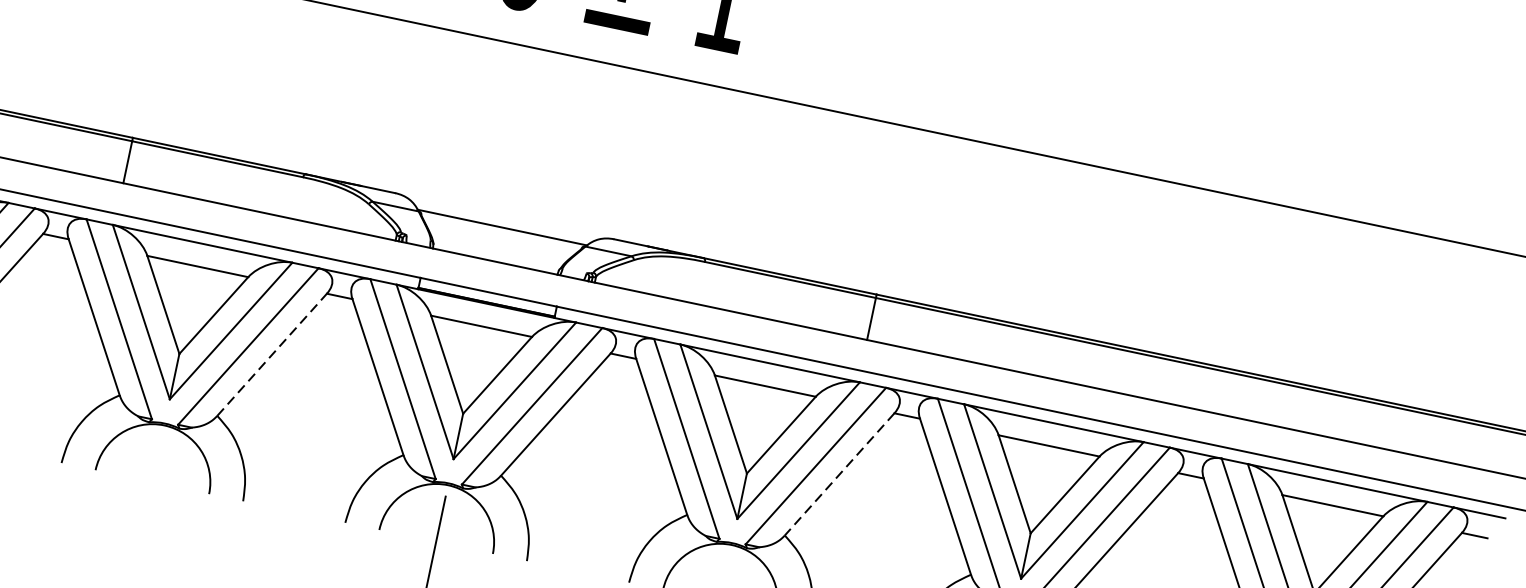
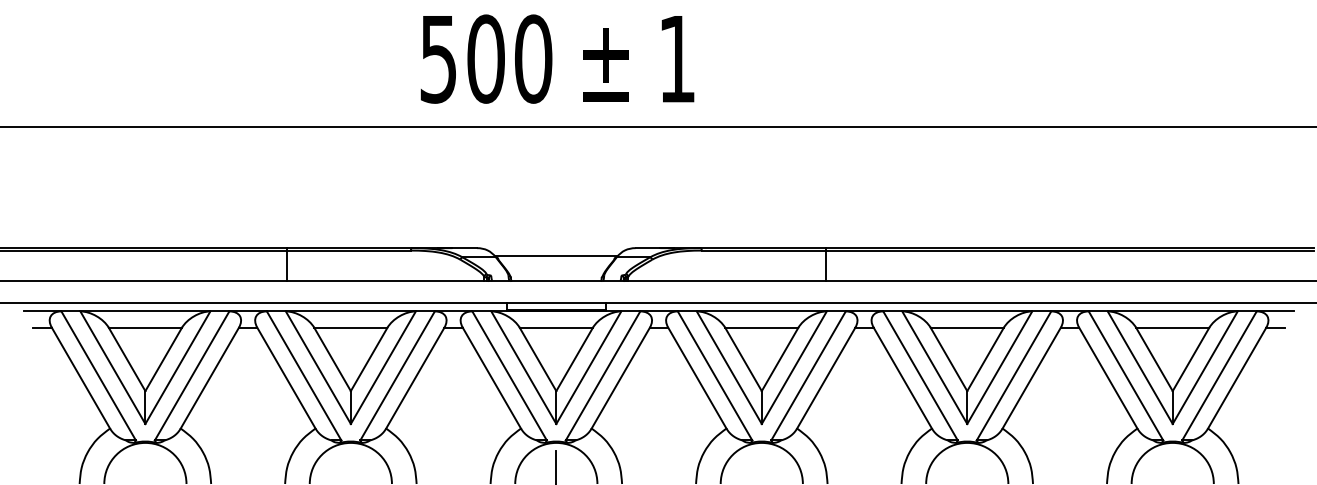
line: (272, 353) -> (415, 377), dashed -> solid
line: (838, 474) -> (825, 378), dashed -> solid

